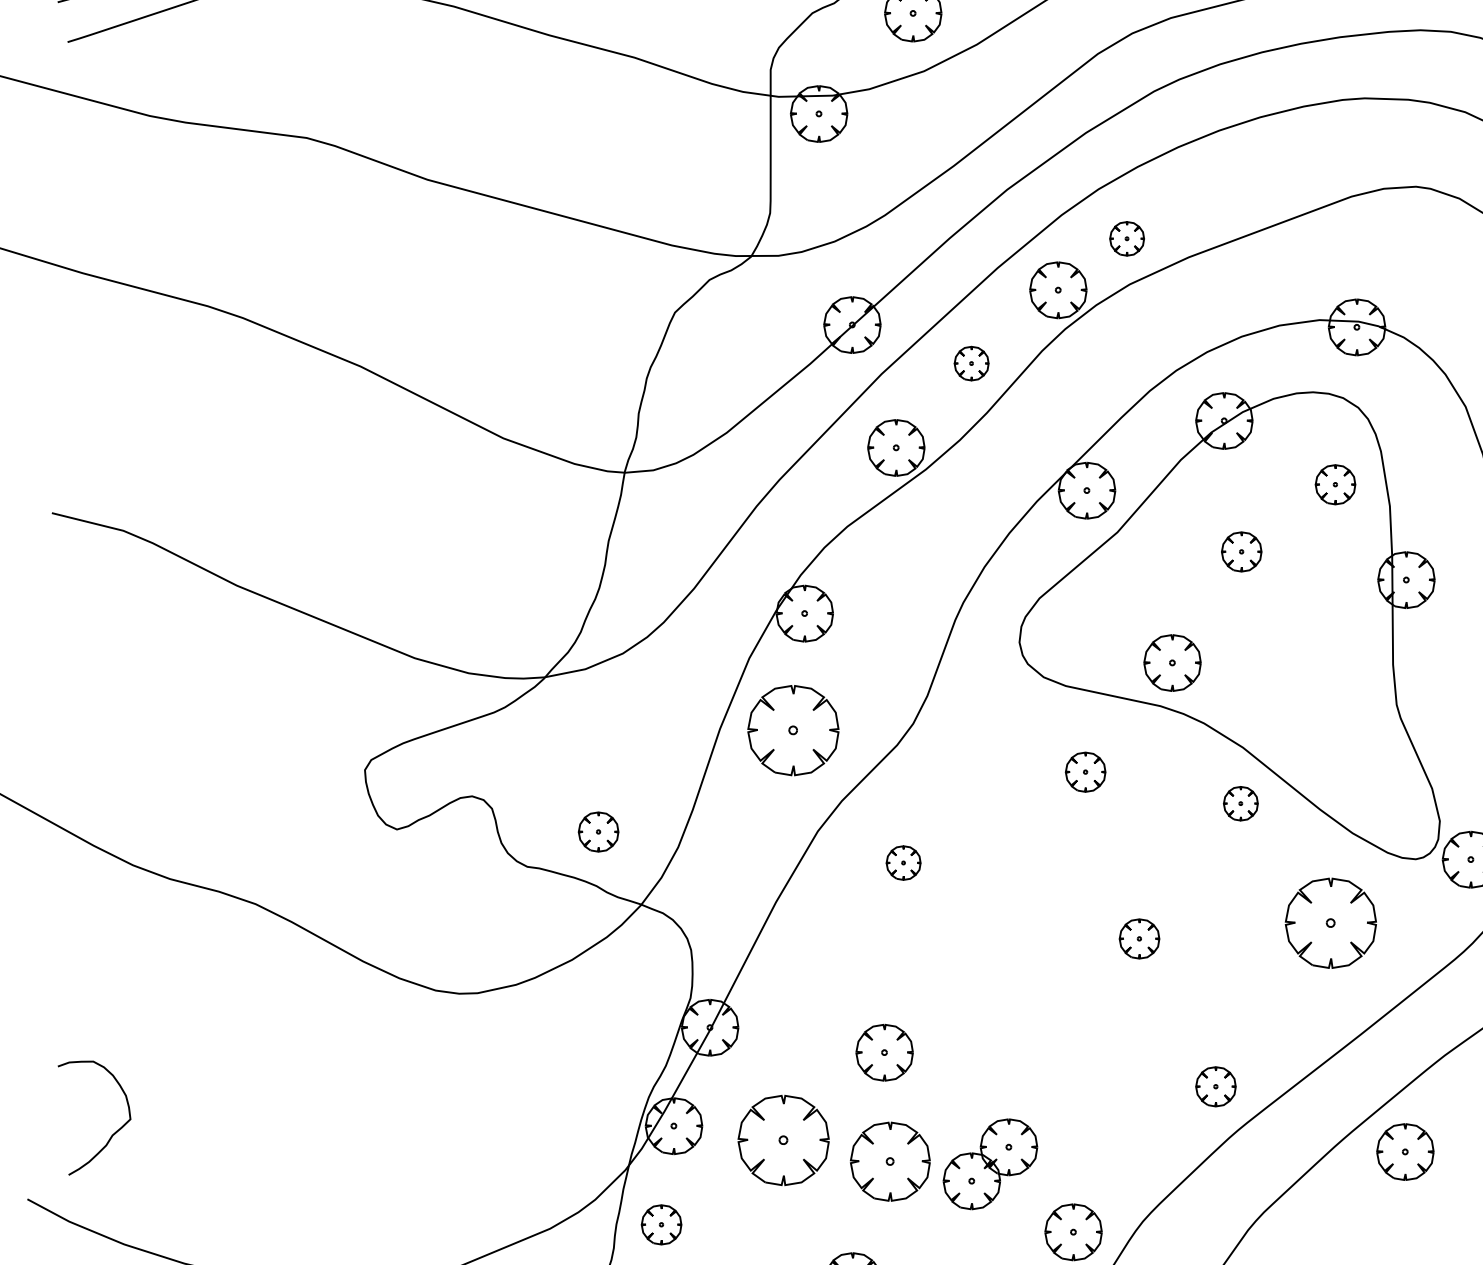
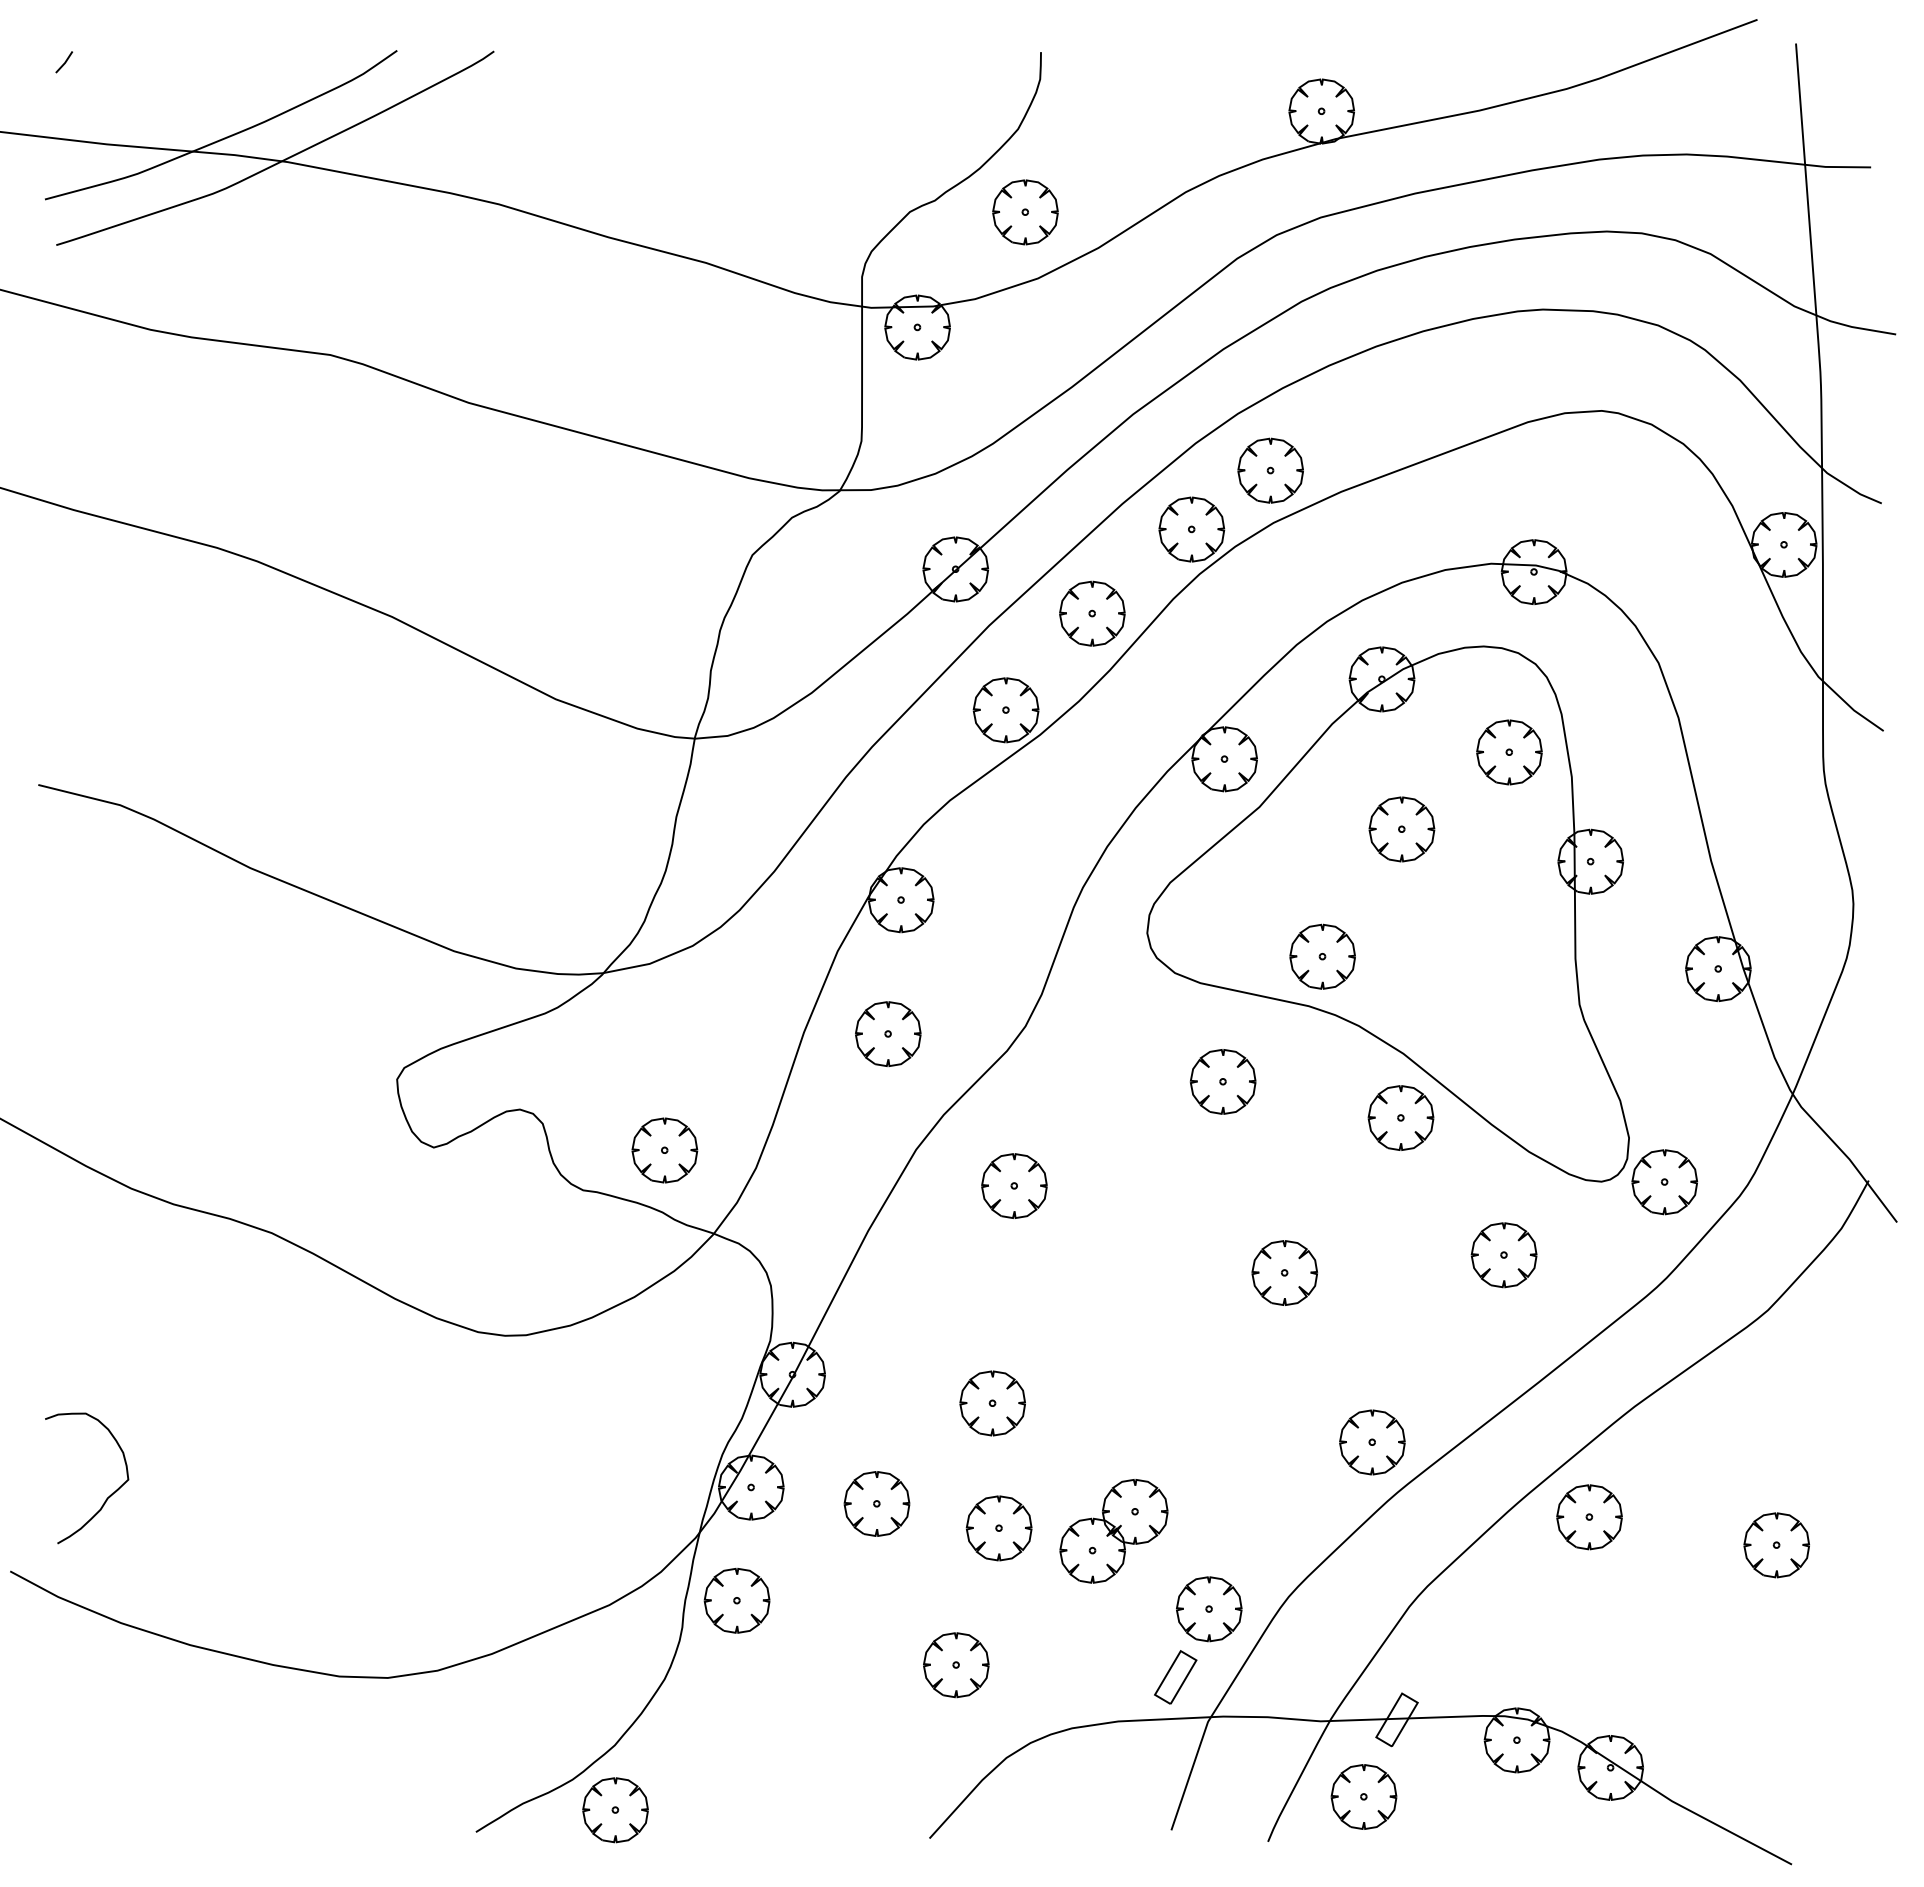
part: (1127, 238) -> (1270, 470), size x1.67
part: (971, 363) -> (1092, 613), size x1.67
part: (1335, 484) -> (1509, 752), size x1.43
part: (1241, 551) -> (1401, 829), size x1.43
part: (793, 729) -> (888, 1033), size x0.62
part: (1085, 771) -> (1222, 1081), size x1.43
part: (1240, 803) -> (1400, 1117), size x1.67
part: (598, 832) -> (664, 1150), size x1.43
part: (903, 862) -> (1014, 1185), size x1.67
part: (1330, 923) -> (1503, 1255), size x0.62
part: (1139, 938) -> (1284, 1272), size x1.43
part: (1216, 1086) -> (1372, 1442), size x1.43
part: (783, 1140) -> (876, 1503), size x0.62
part: (889, 1161) -> (998, 1528), size x0.71
part: (661, 1224) -> (736, 1600), size x1.43

